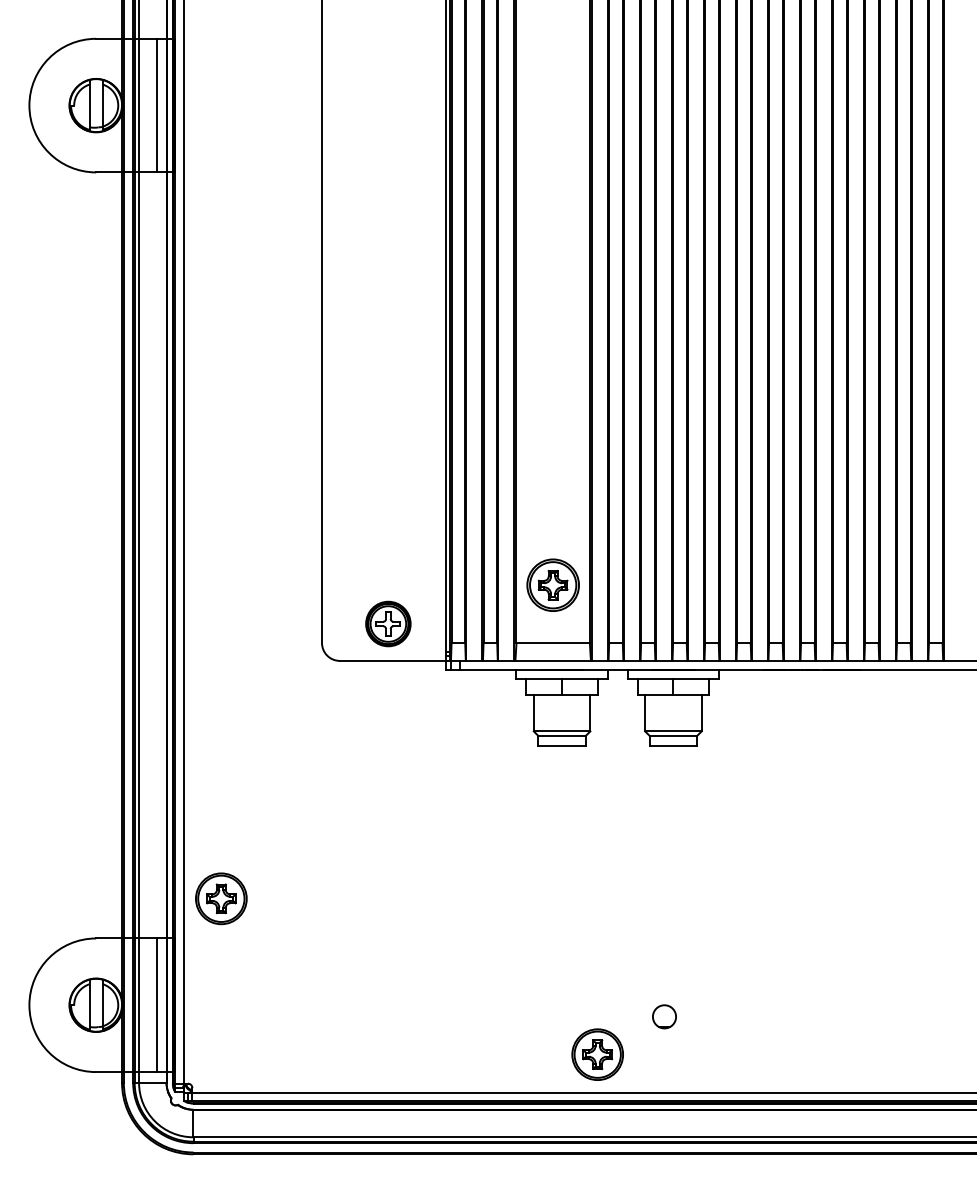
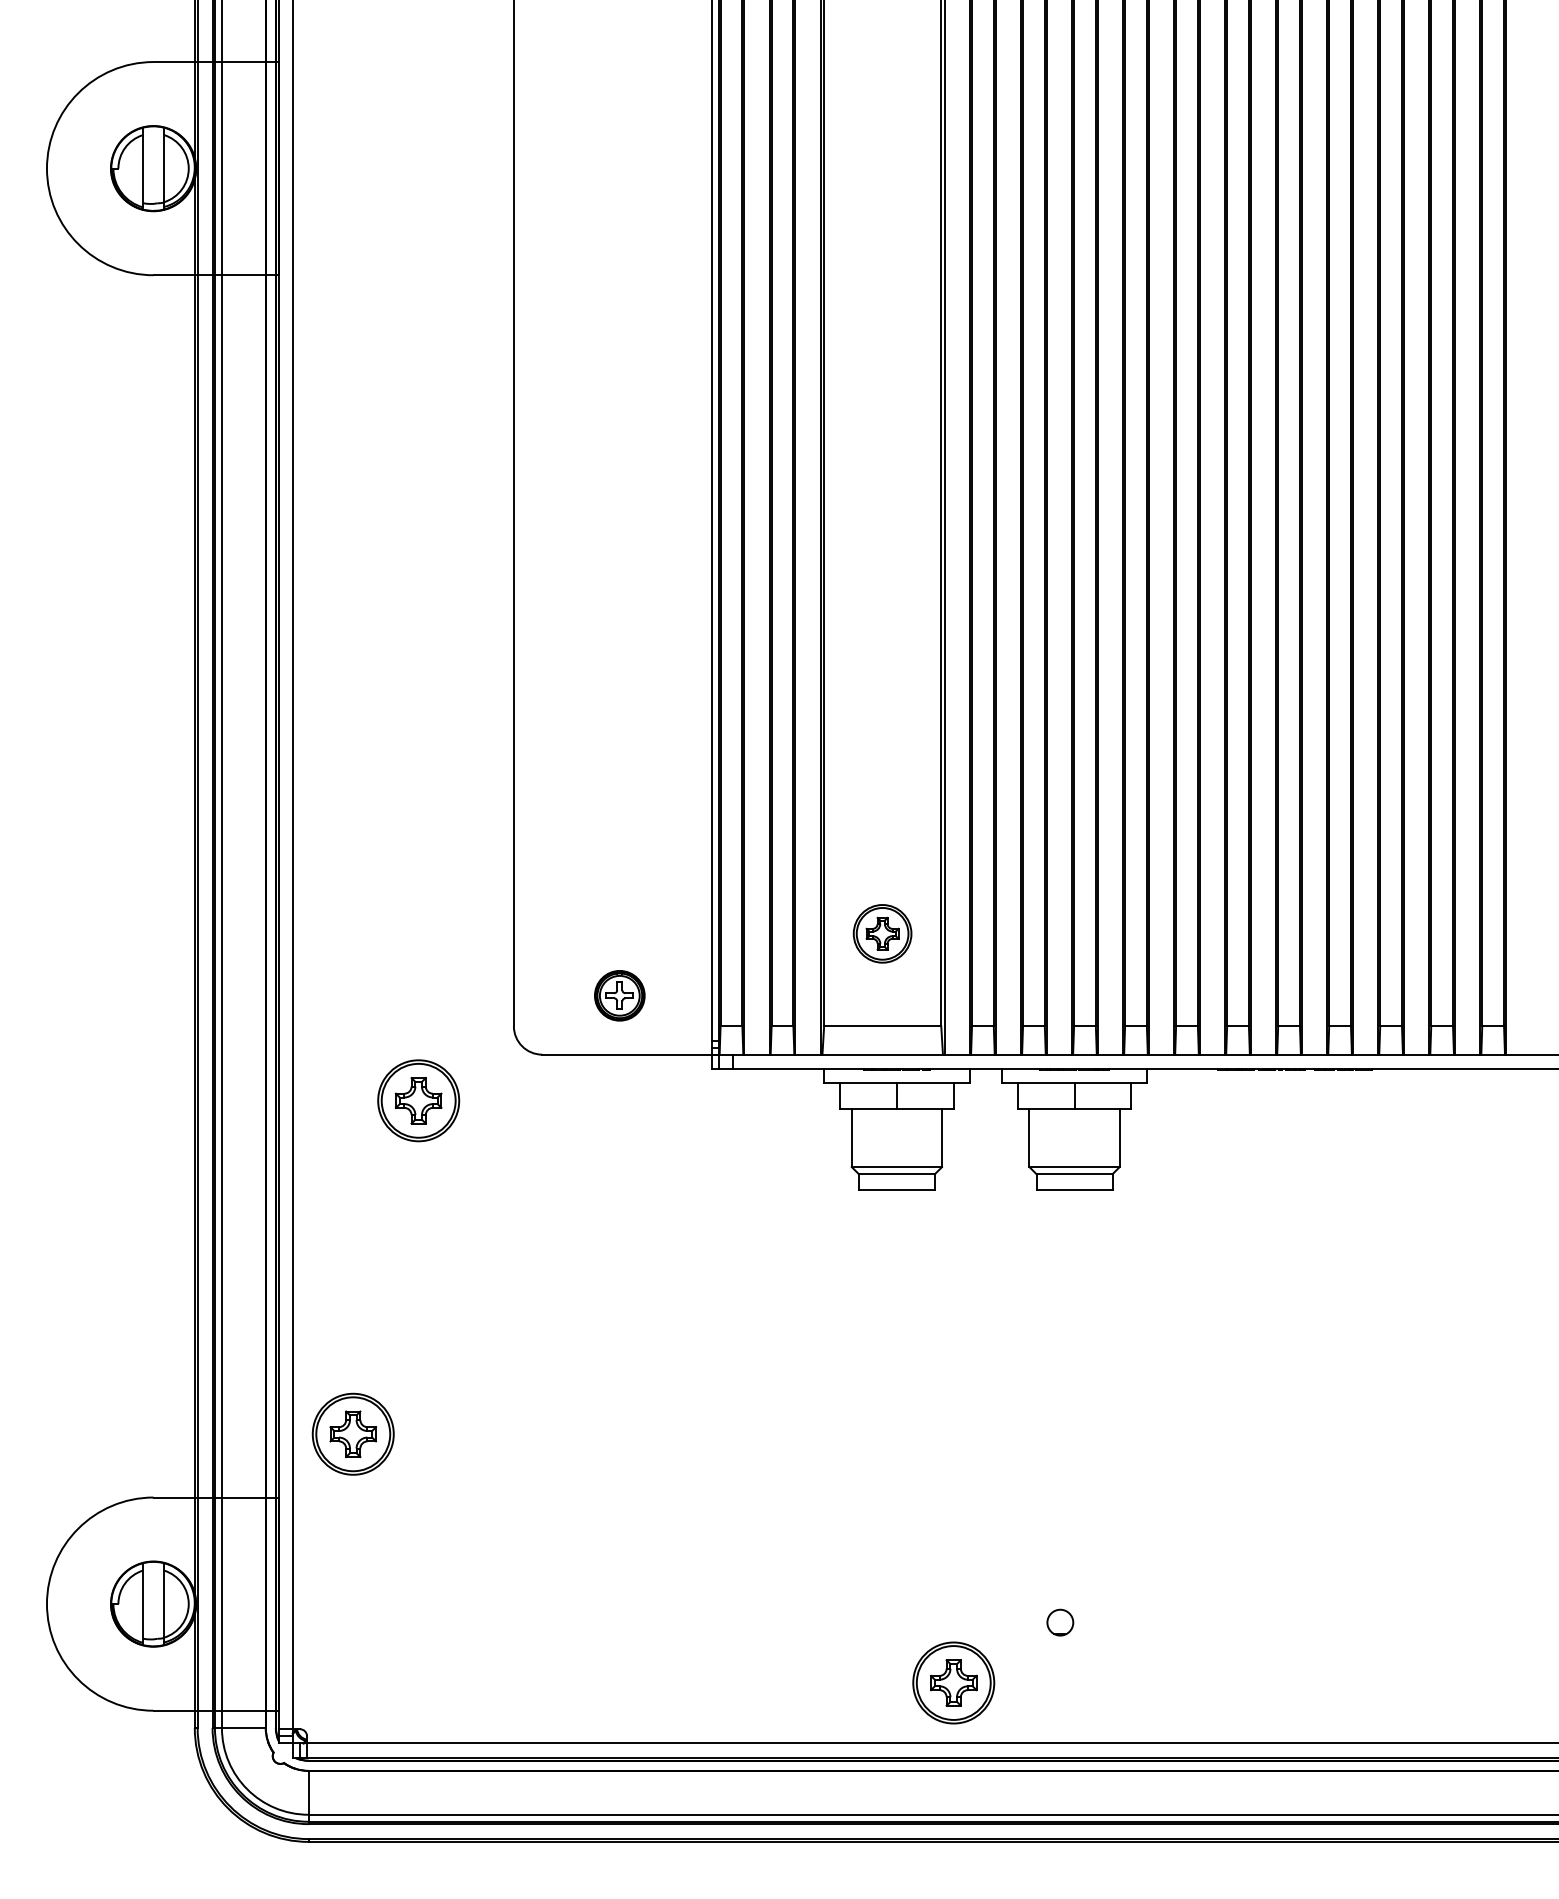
line: (156, 105) -> (249, 168), removed
part: (552, 584) -> (881, 932), size x0.7
part: (388, 623) -> (619, 994), size x0.7
part: (262, 689) -> (418, 1100), added
line: (156, 1005) -> (249, 1604), removed
circle: (664, 1016) -> (1060, 1622), size x0.7

